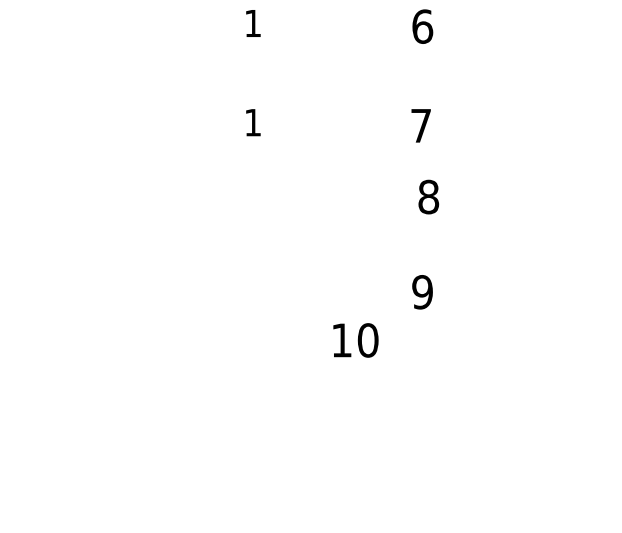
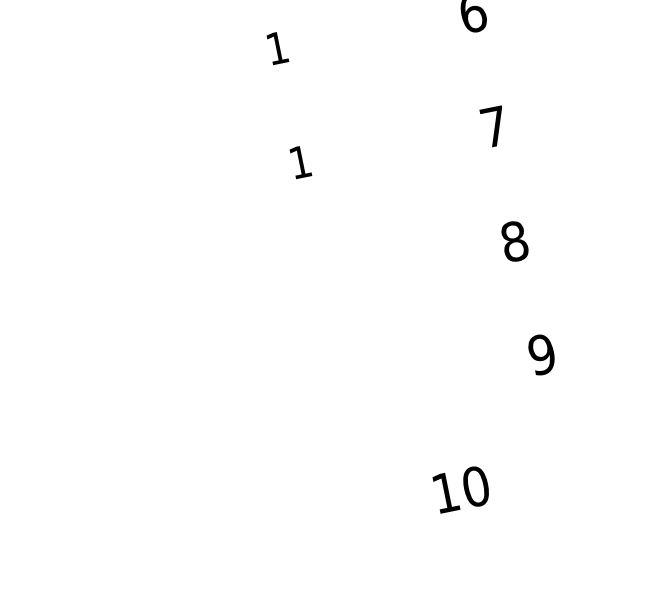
text: (428, 196) -> (514, 240), moved
text: (422, 292) -> (541, 354), moved
text: (355, 340) -> (461, 489), moved

